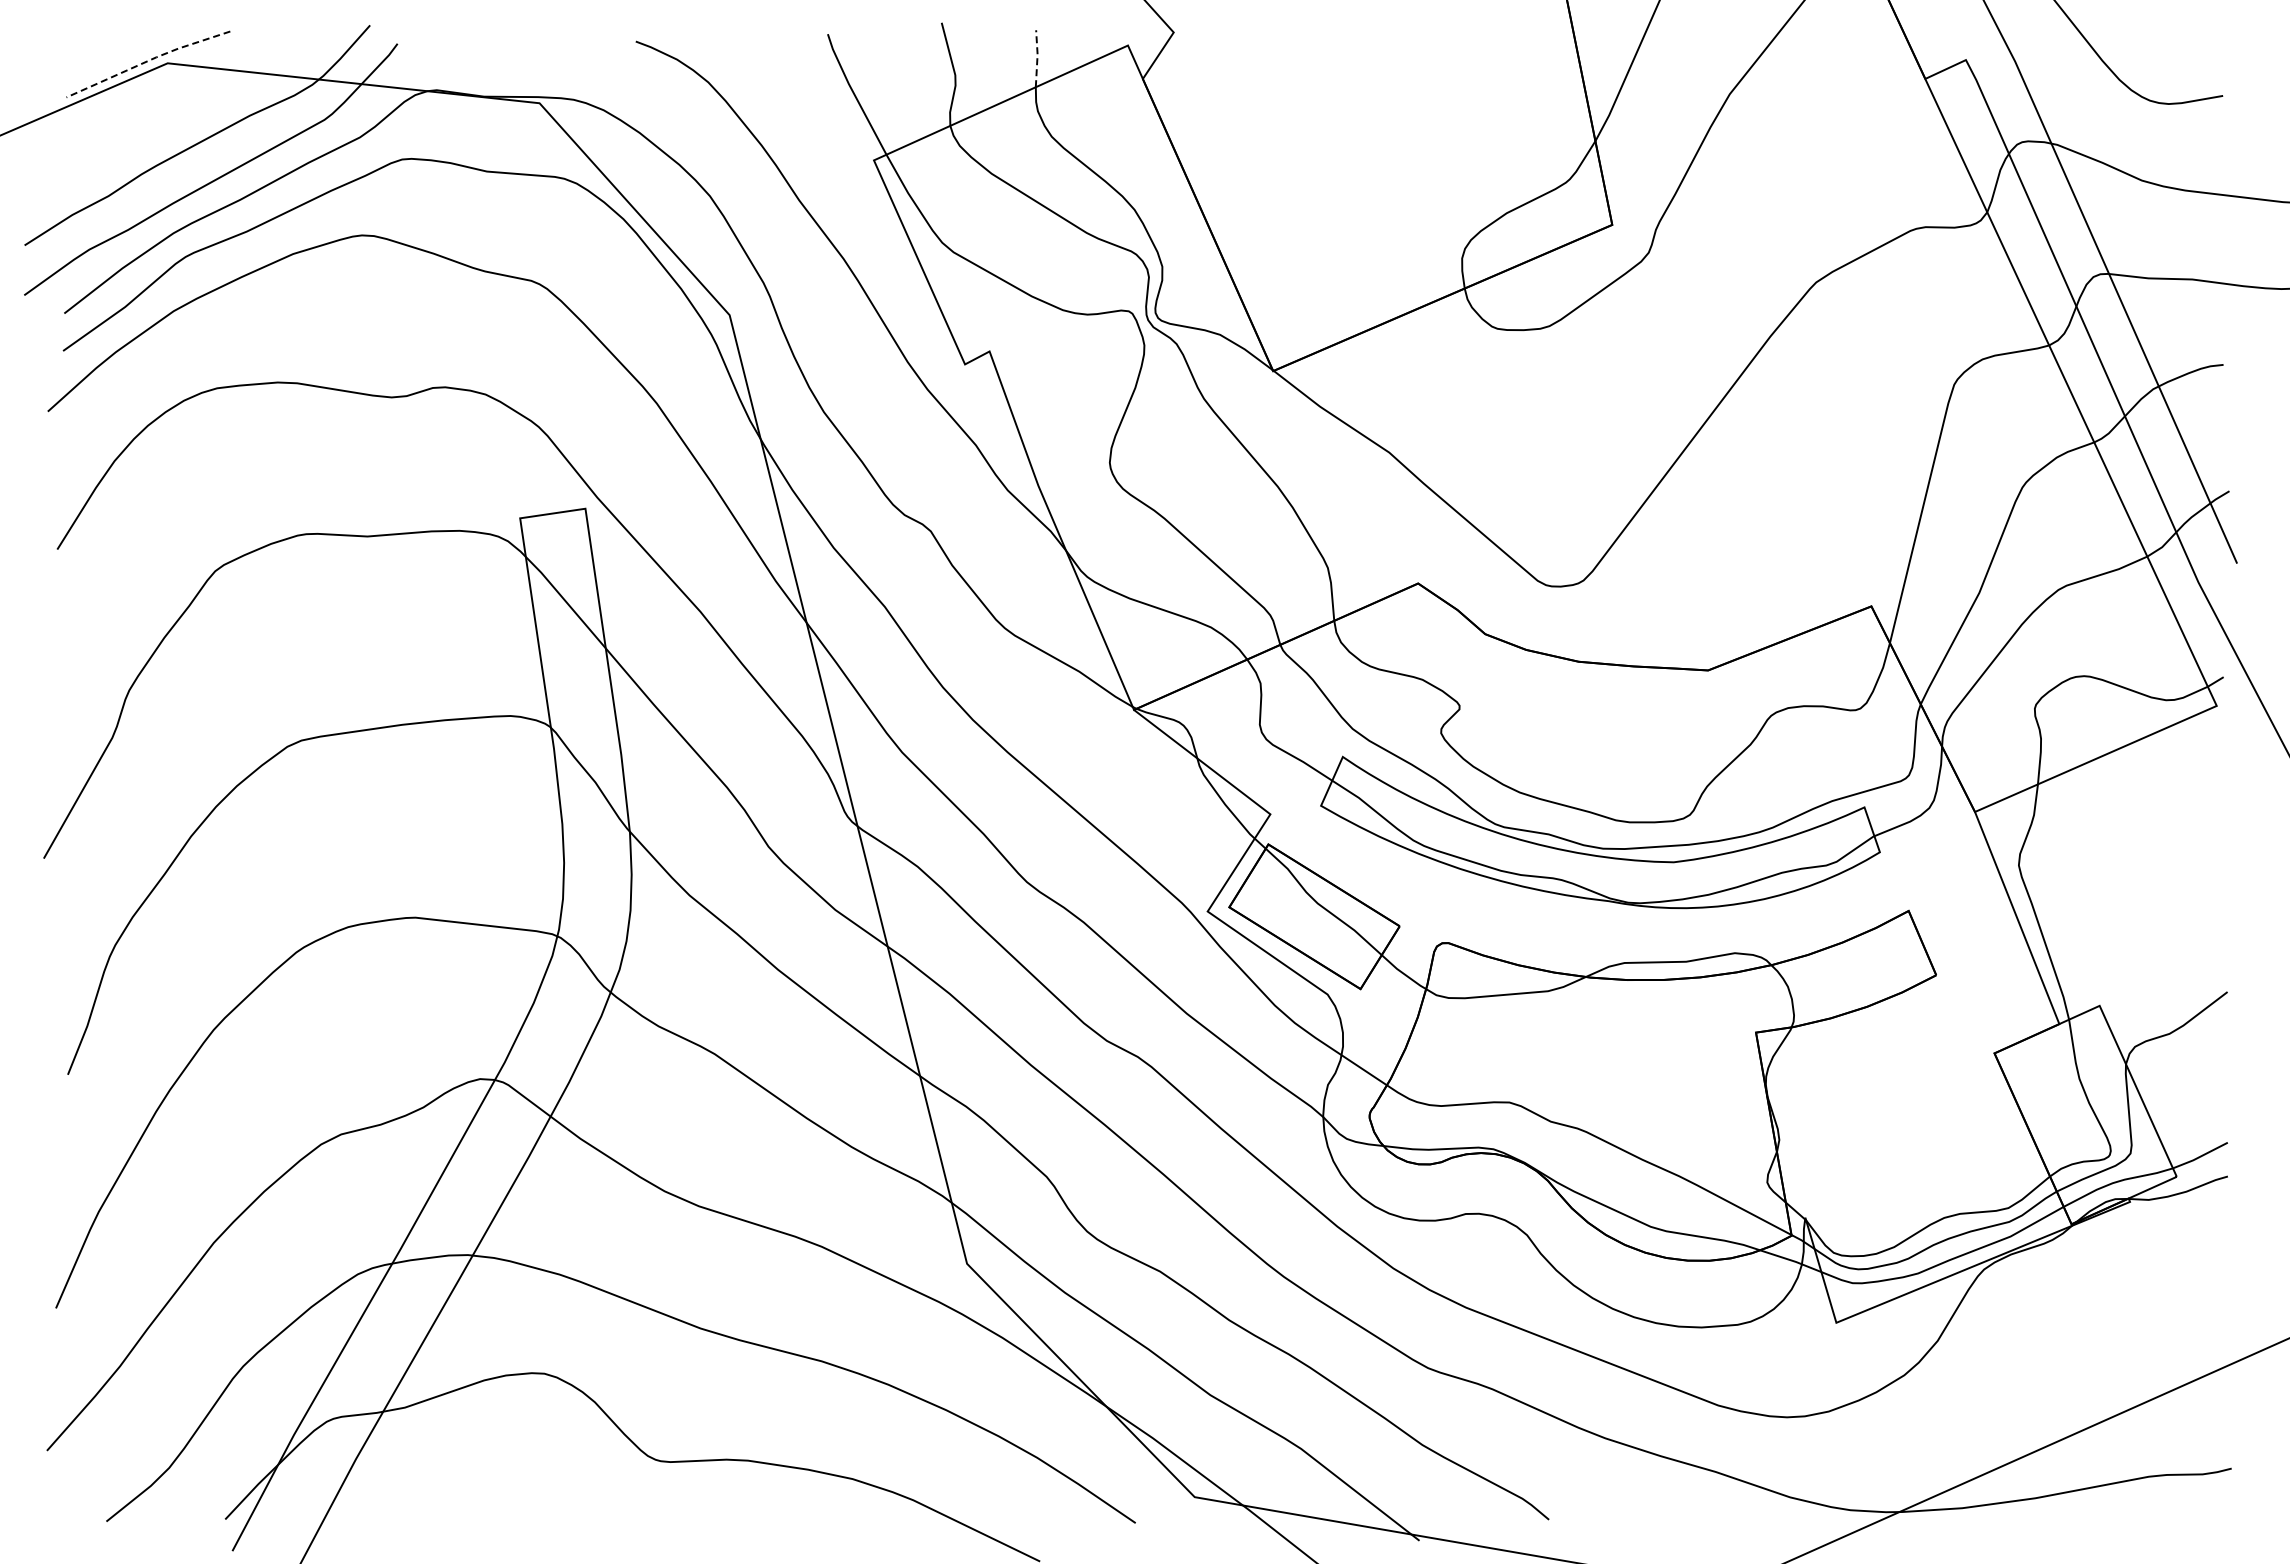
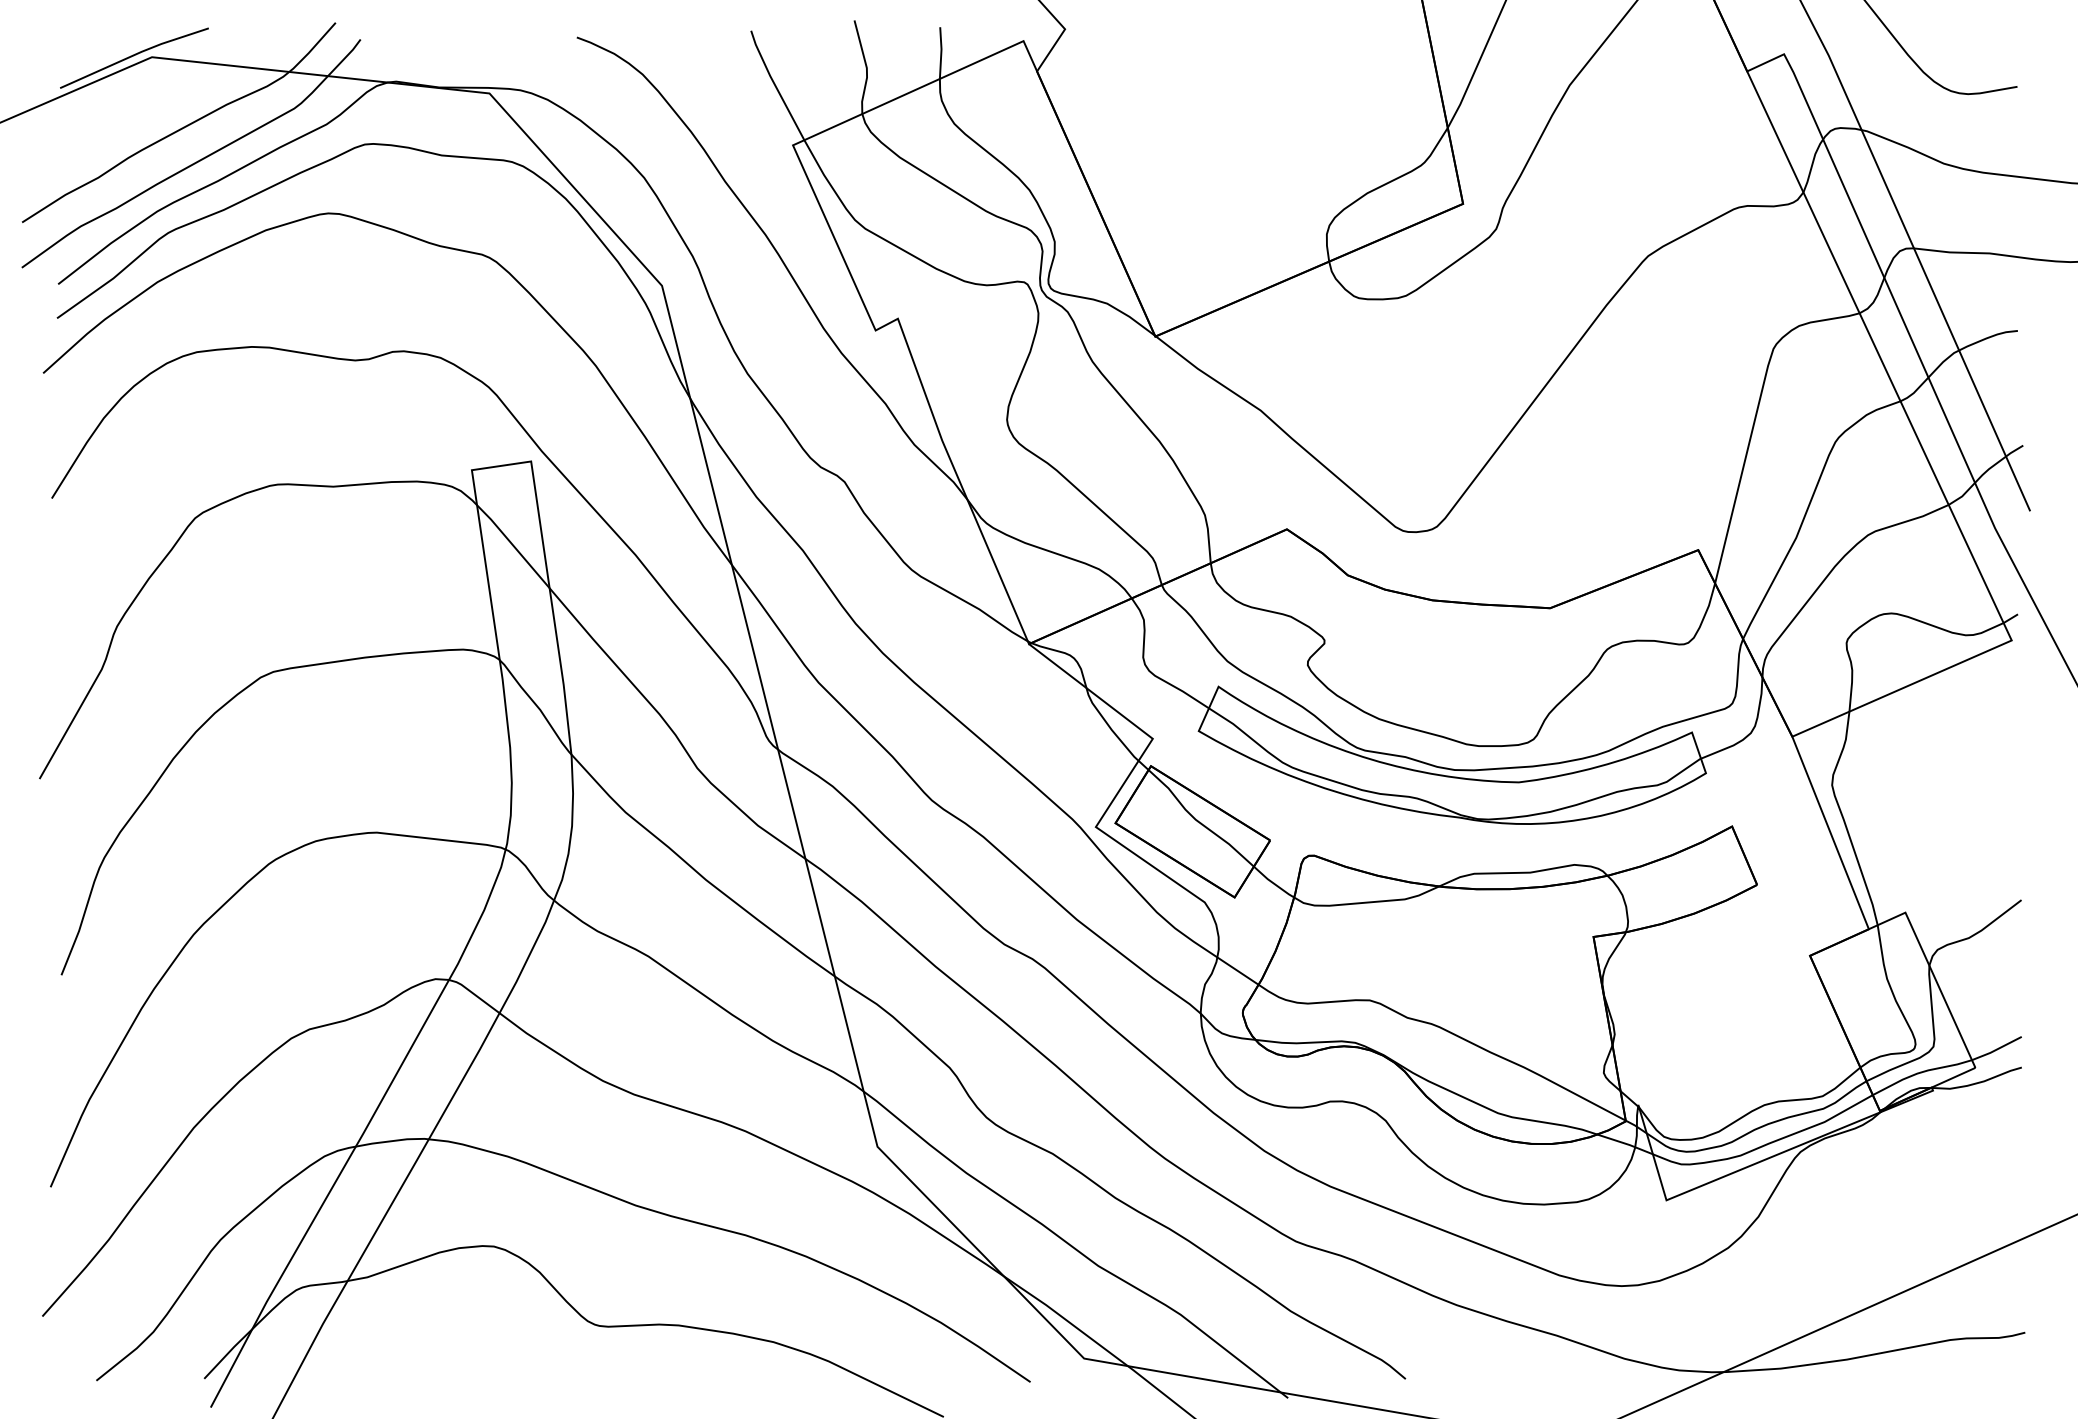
line: (1037, 57) -> (941, 51), dashed -> solid
line: (148, 60) -> (134, 54), dashed -> solid

